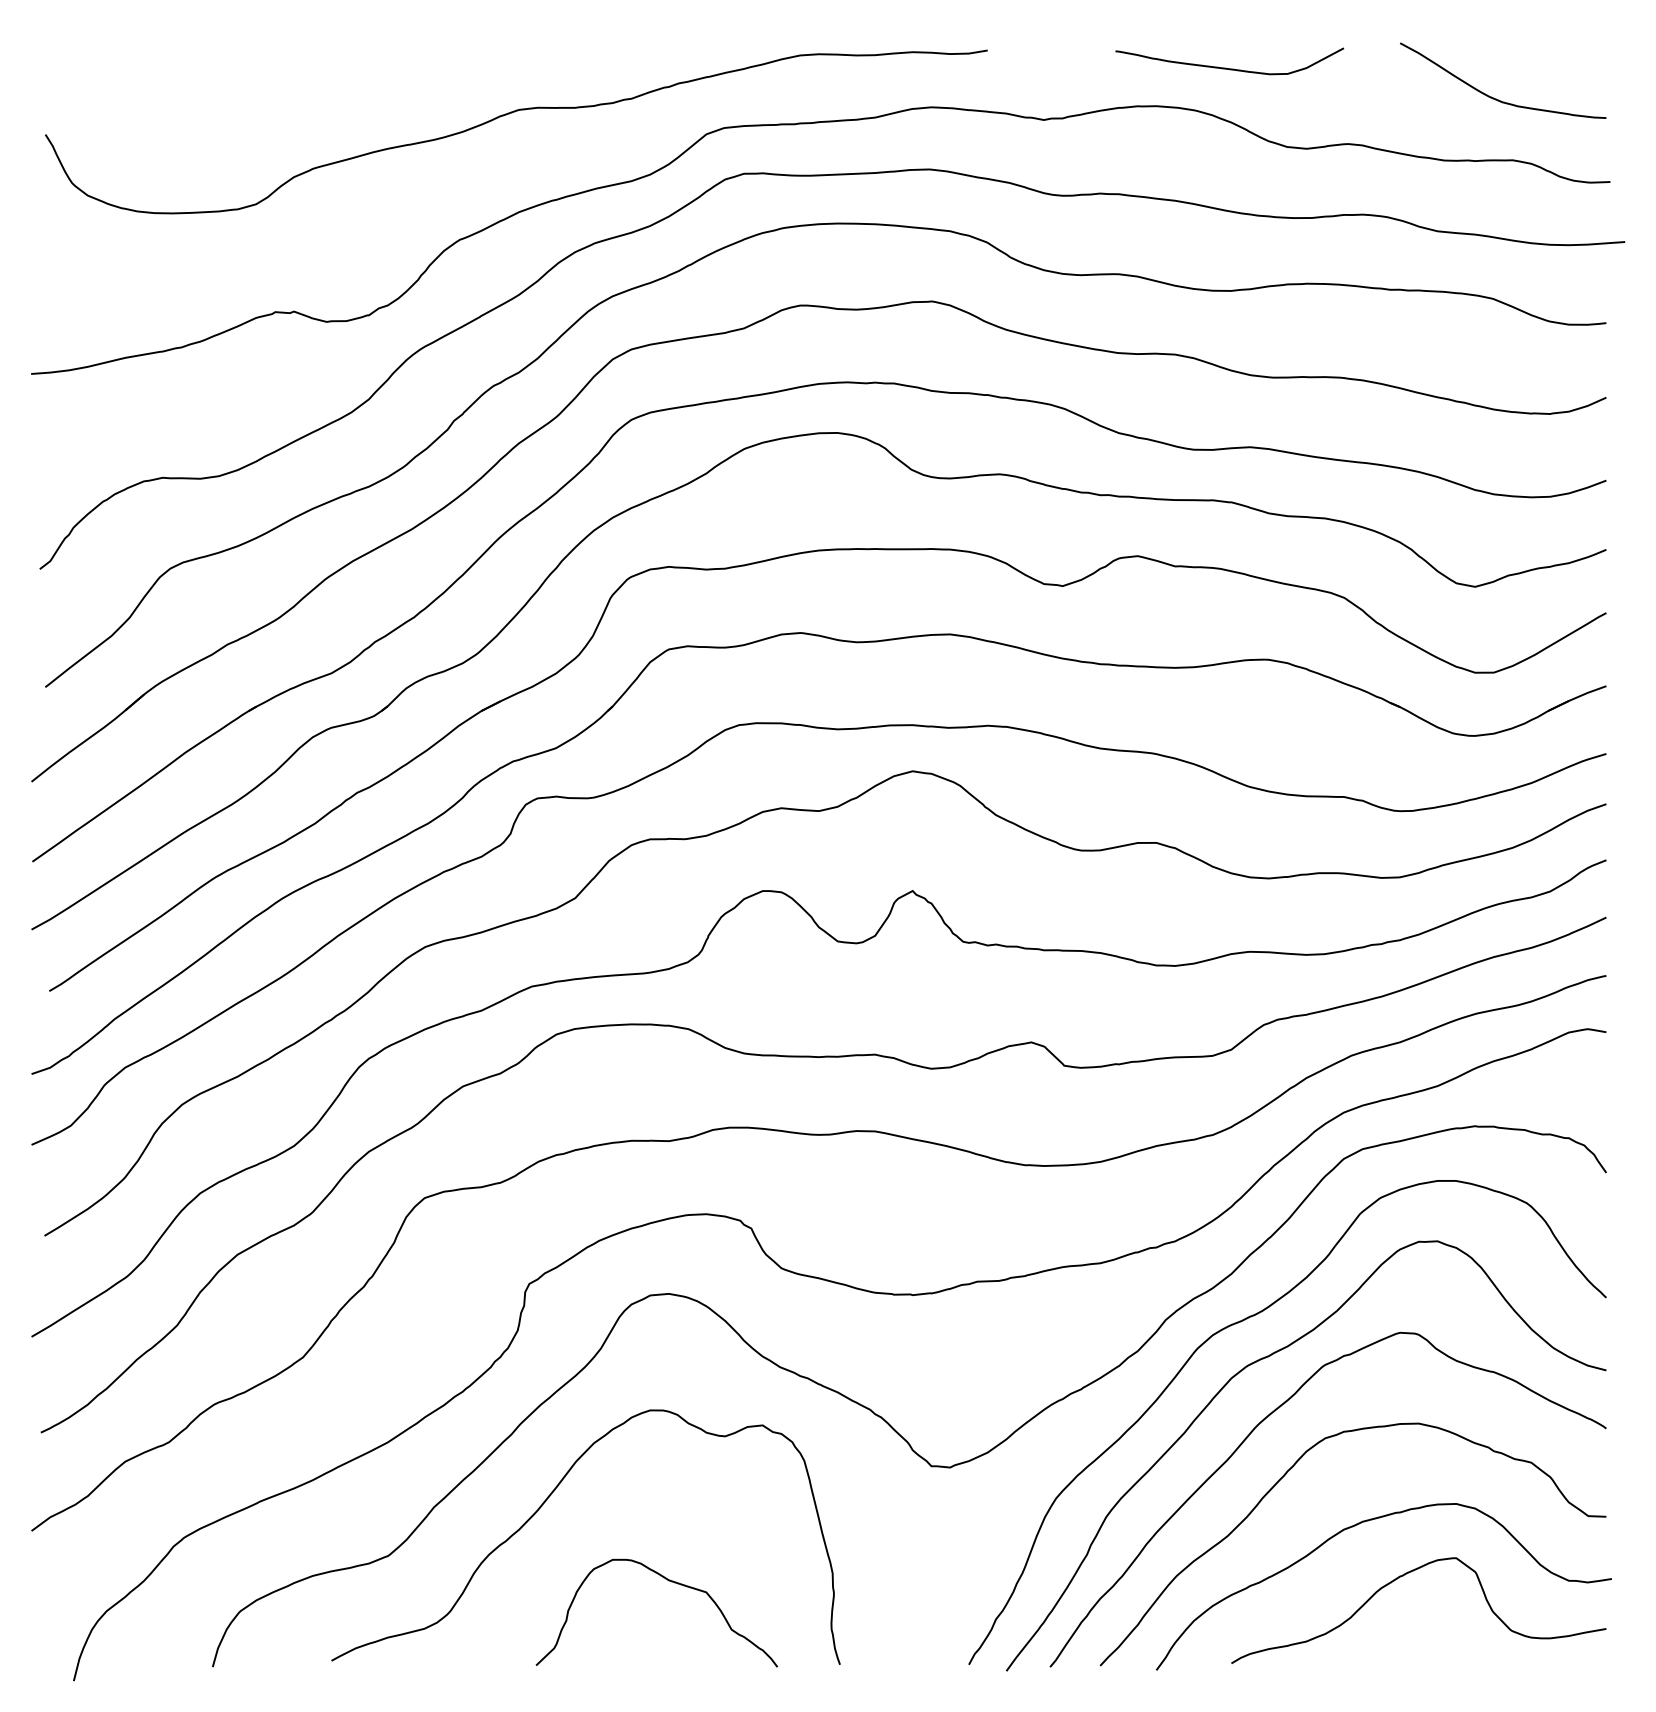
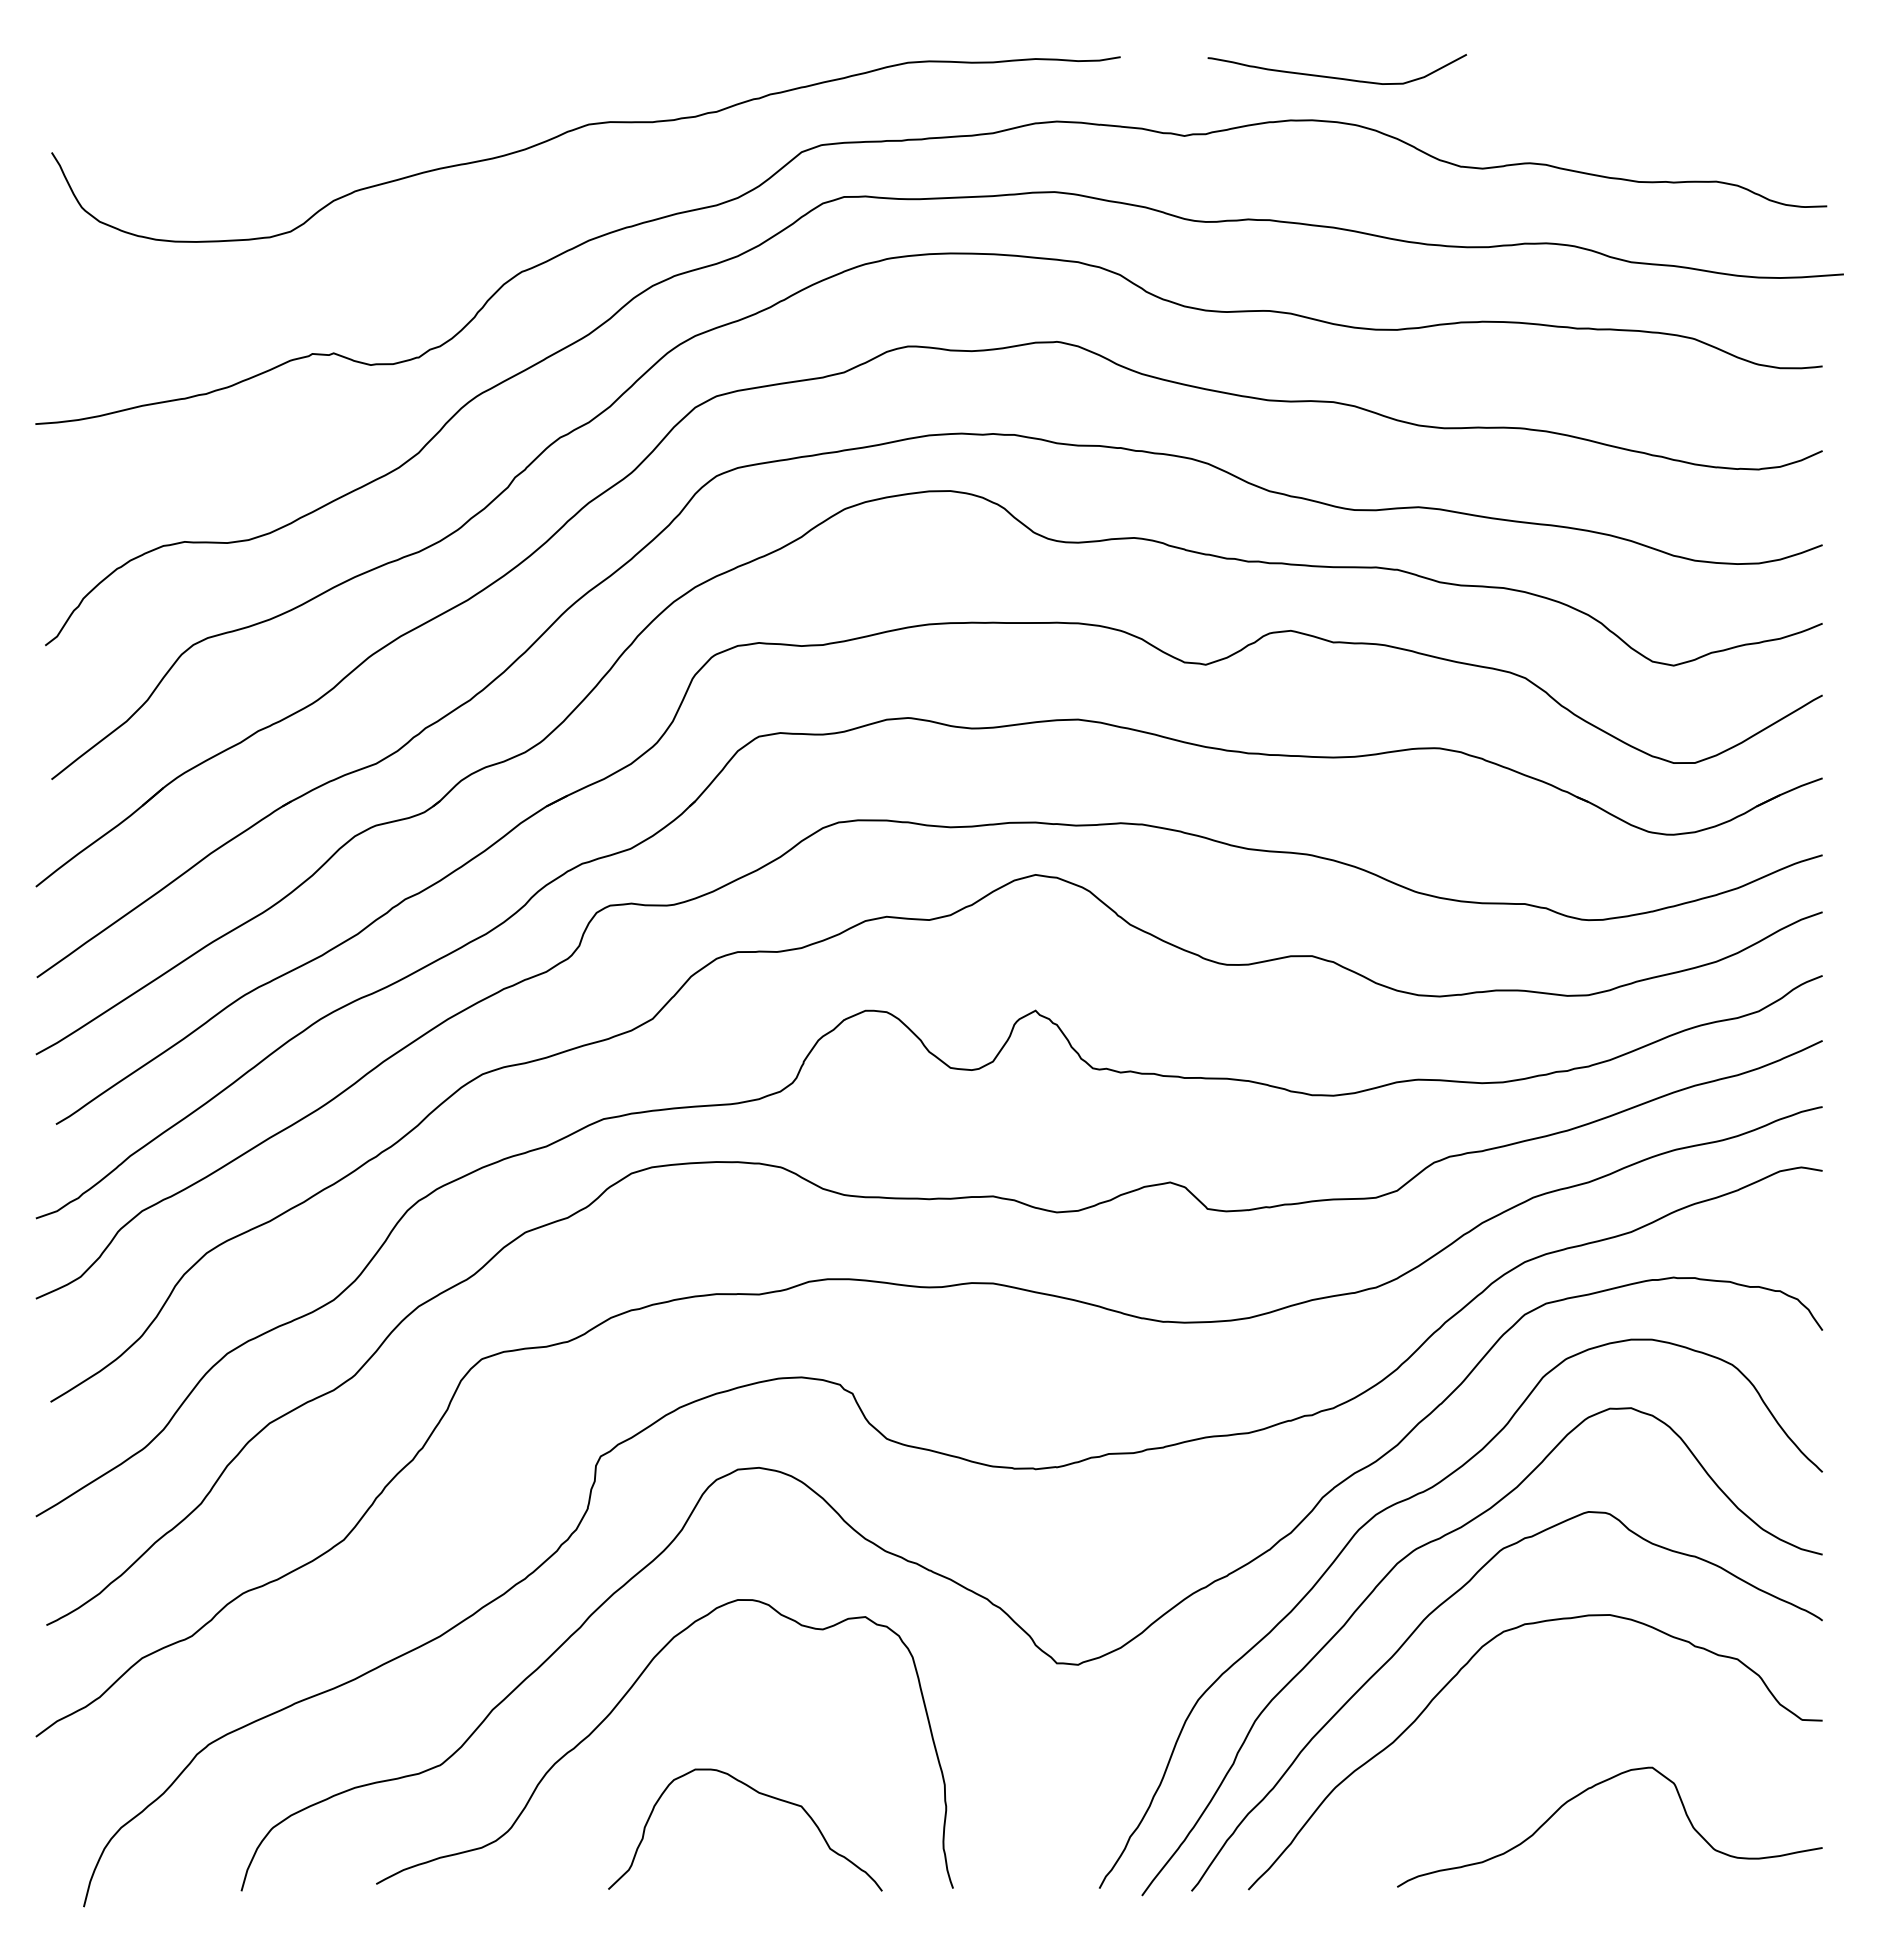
curve: (1229, 68) -> (1336, 77), moved
curve: (1496, 98) -> (1697, 111), removed
curve: (1359, 1524) -> (1542, 1729), removed

